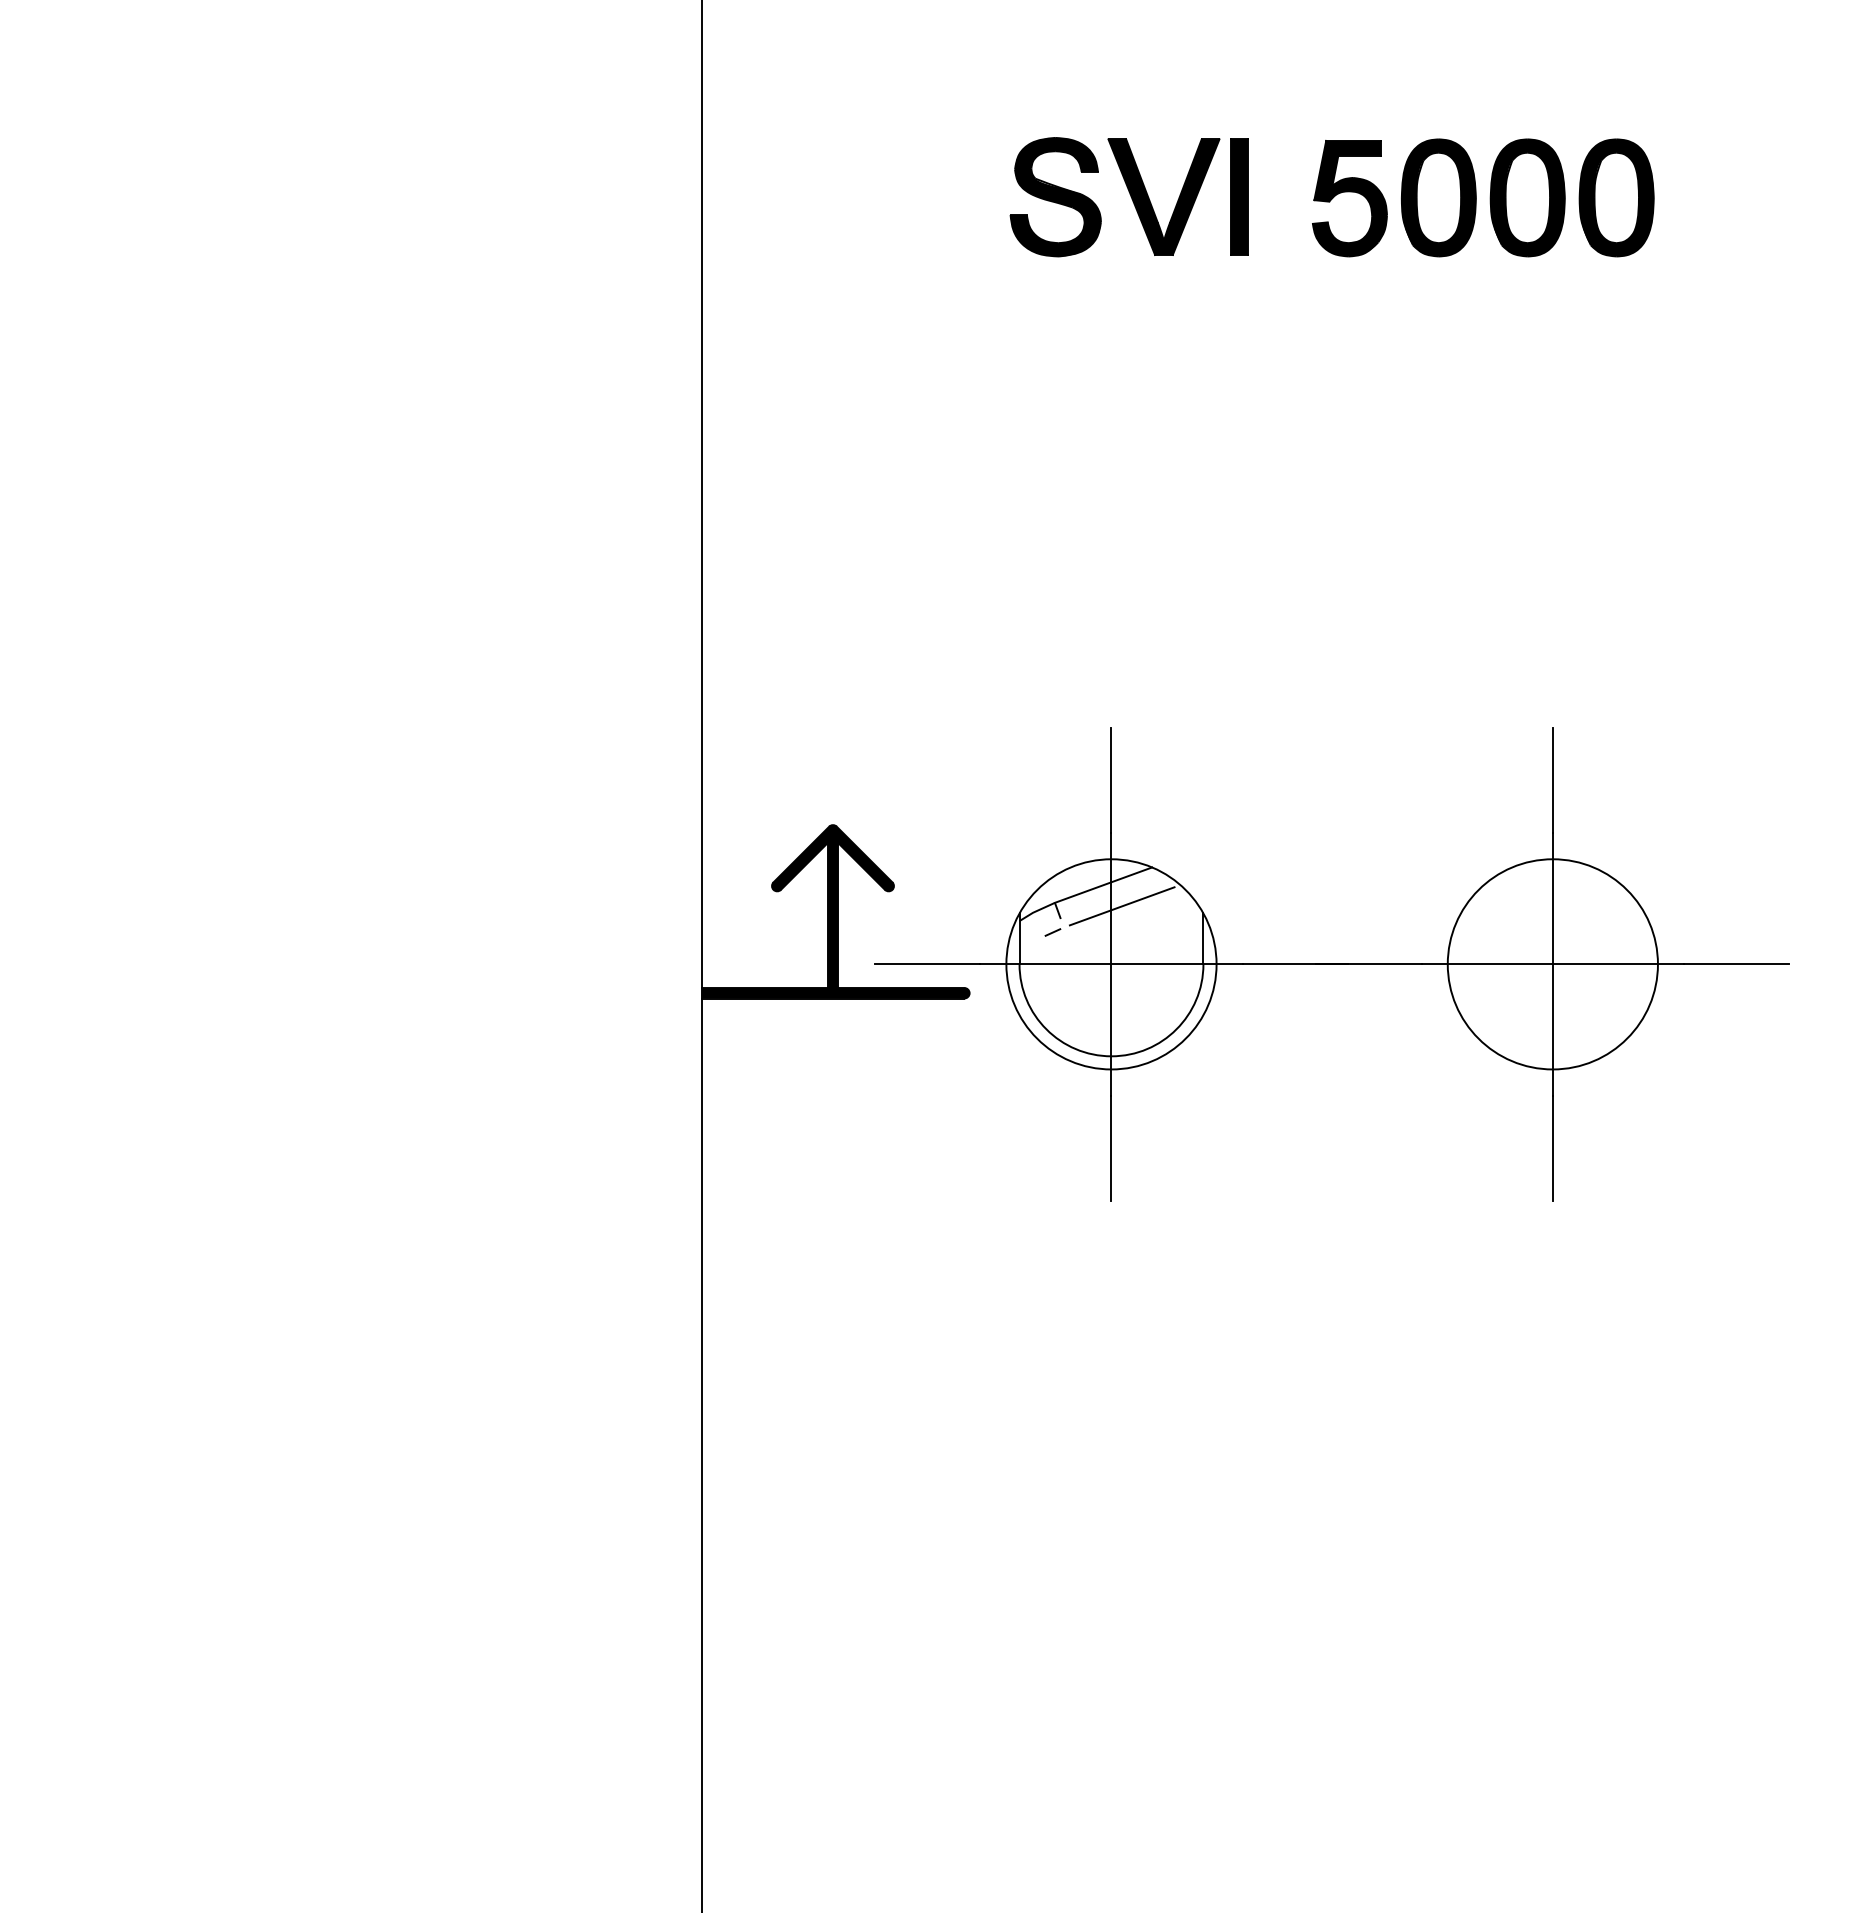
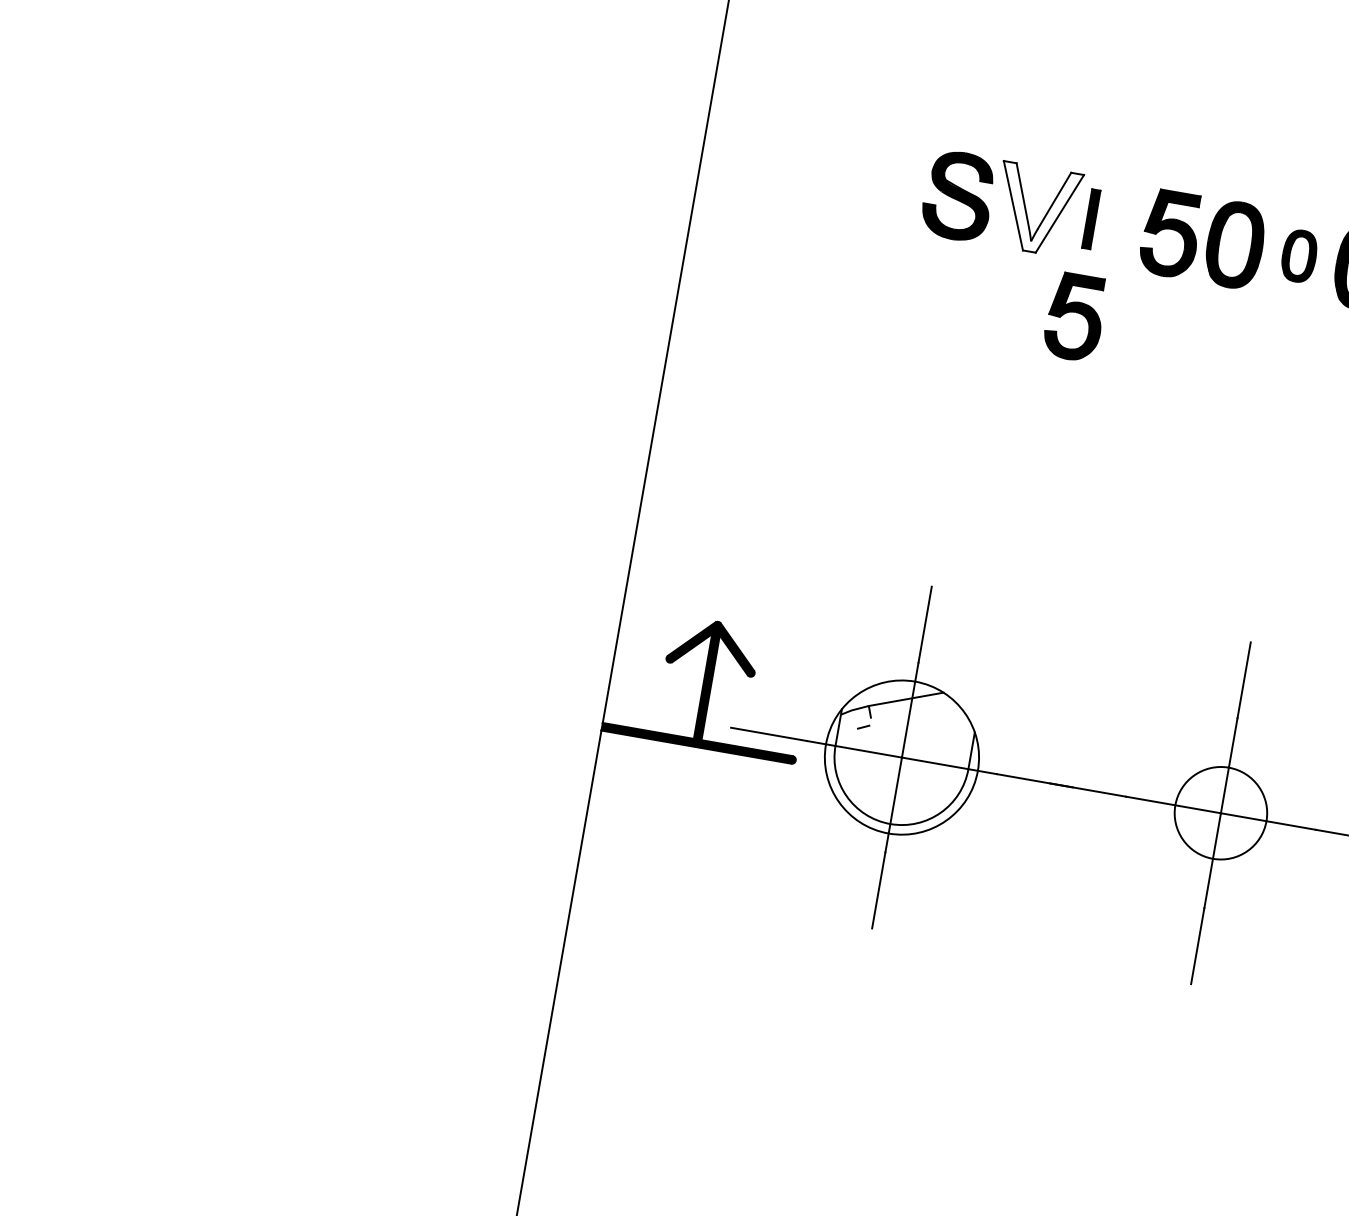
part: (1239, 196) -> (1091, 218), size x0.7
fill: (1163, 197) -> (1036, 209), removed
part: (1527, 197) -> (1299, 255), size x0.6
part: (1240, 332) -> (1074, 317), added
line: (1121, 906) -> (916, 717), removed
circle: (1552, 964) -> (1220, 813), size x0.6

